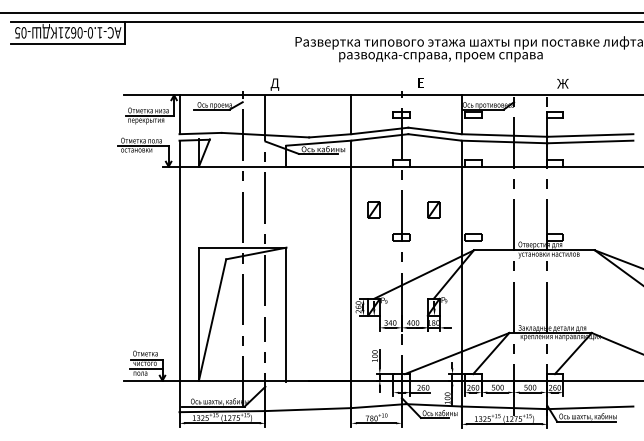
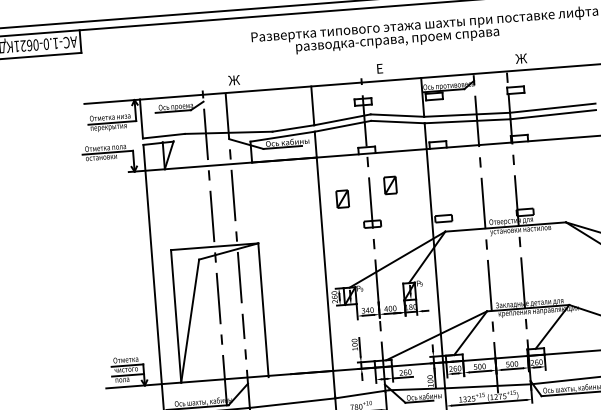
text: (274, 84) -> (233, 81), Д -> Ж
part: (433, 209) -> (390, 184), moved

